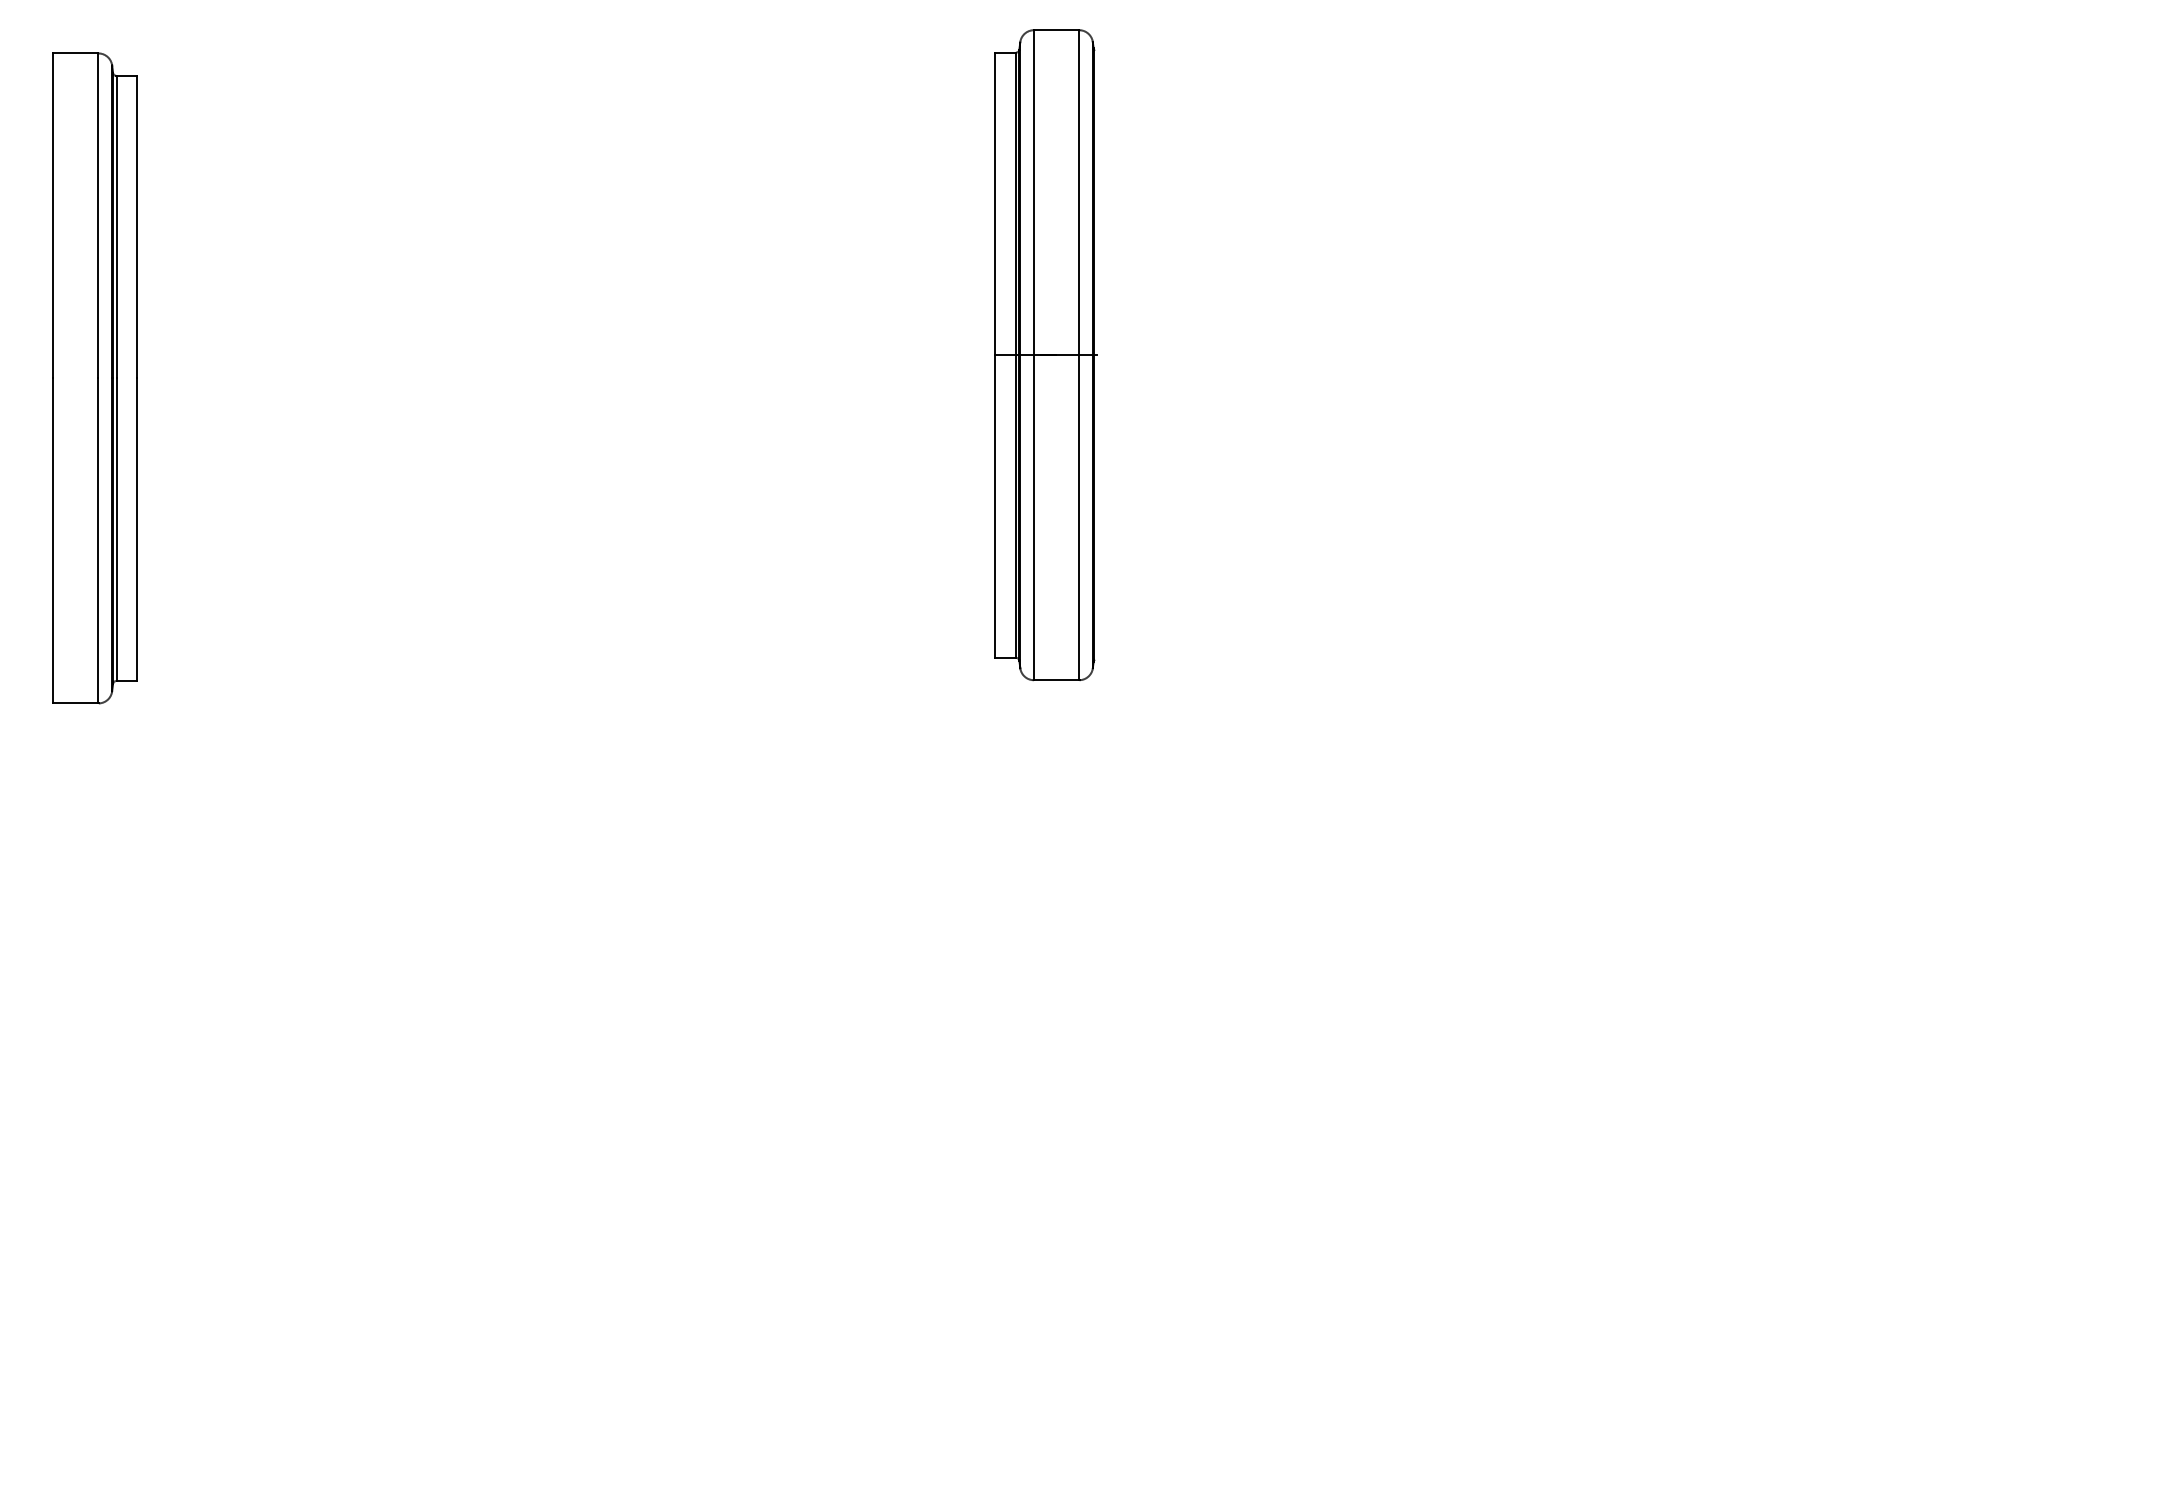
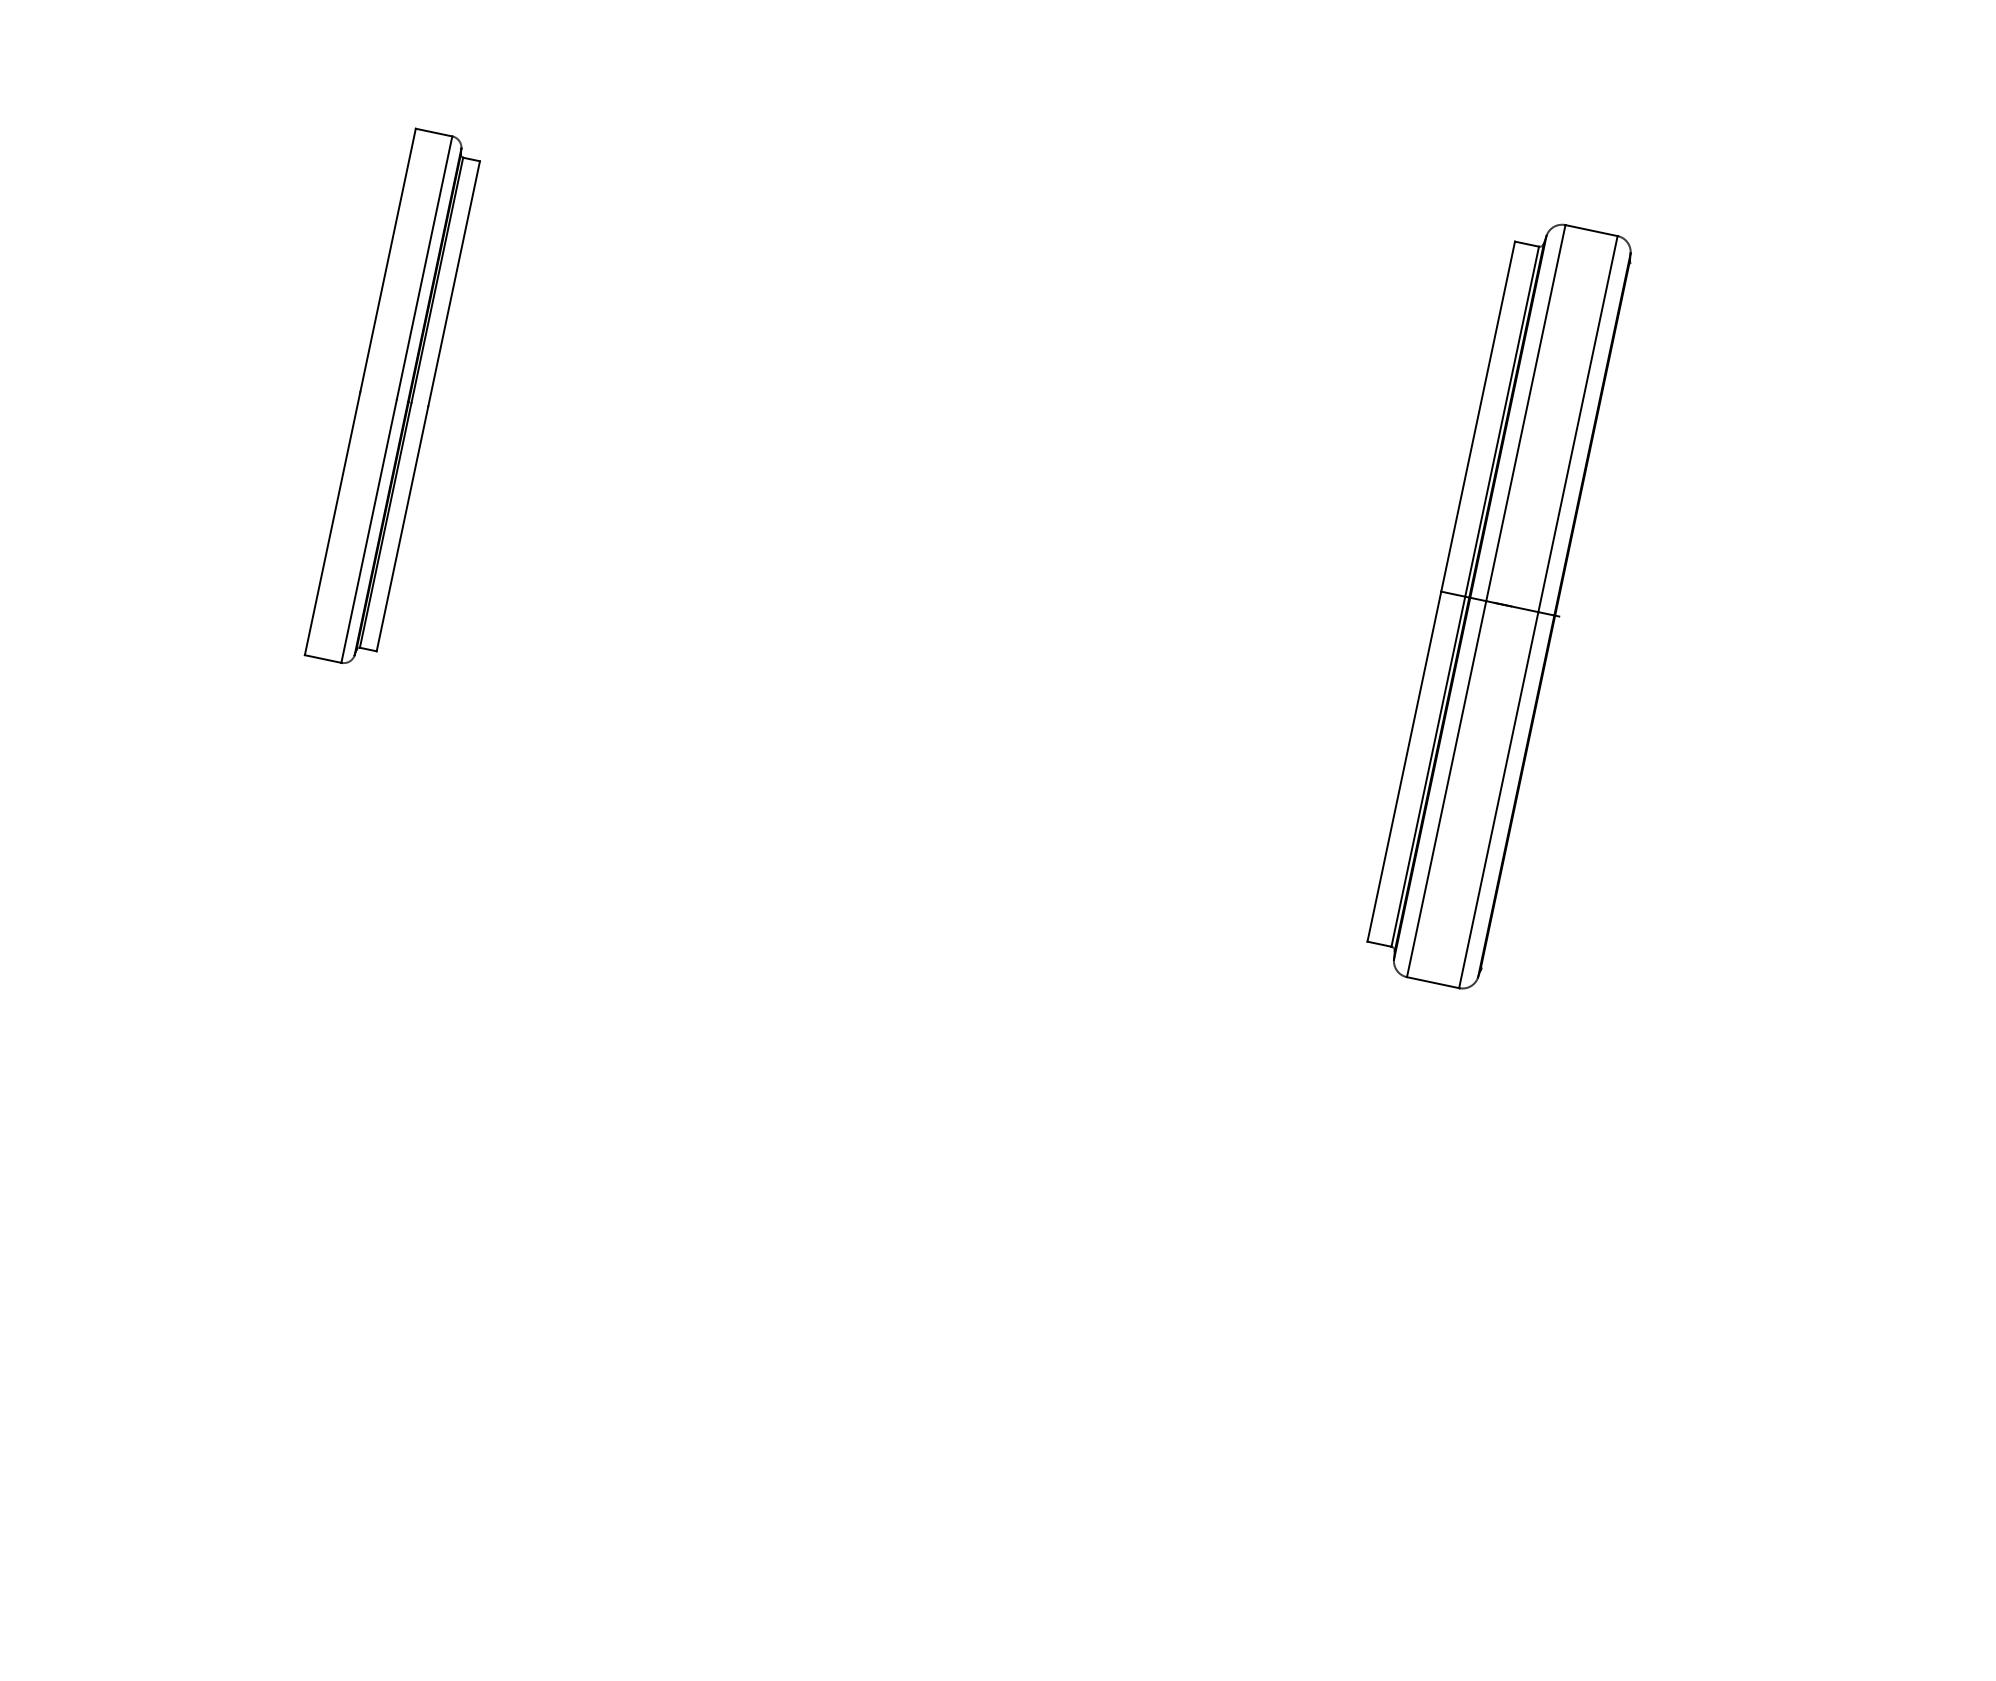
part: (94, 378) -> (393, 399), size x0.7

